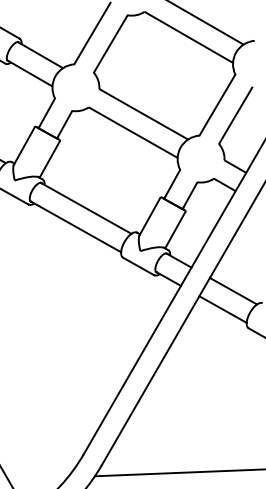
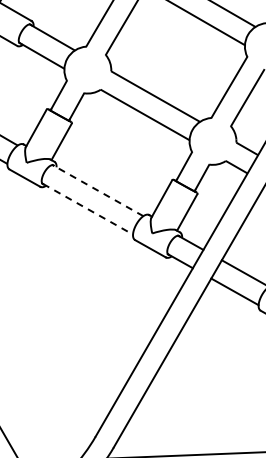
line: (86, 208) -> (98, 190), solid -> dashed
line: (76, 226) -> (88, 208), solid -> dashed

